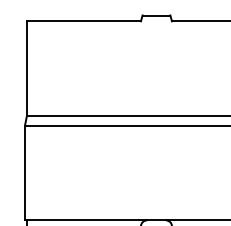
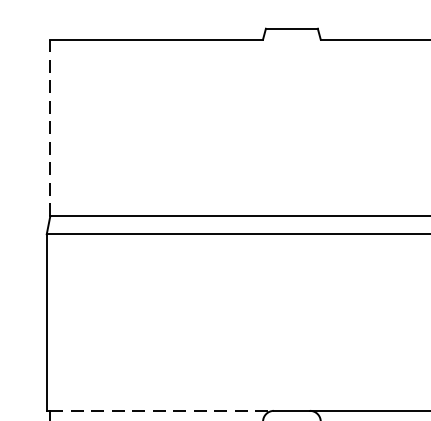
line: (26, 68) -> (49, 127), solid -> dashed
line: (86, 220) -> (161, 410), solid -> dashed

